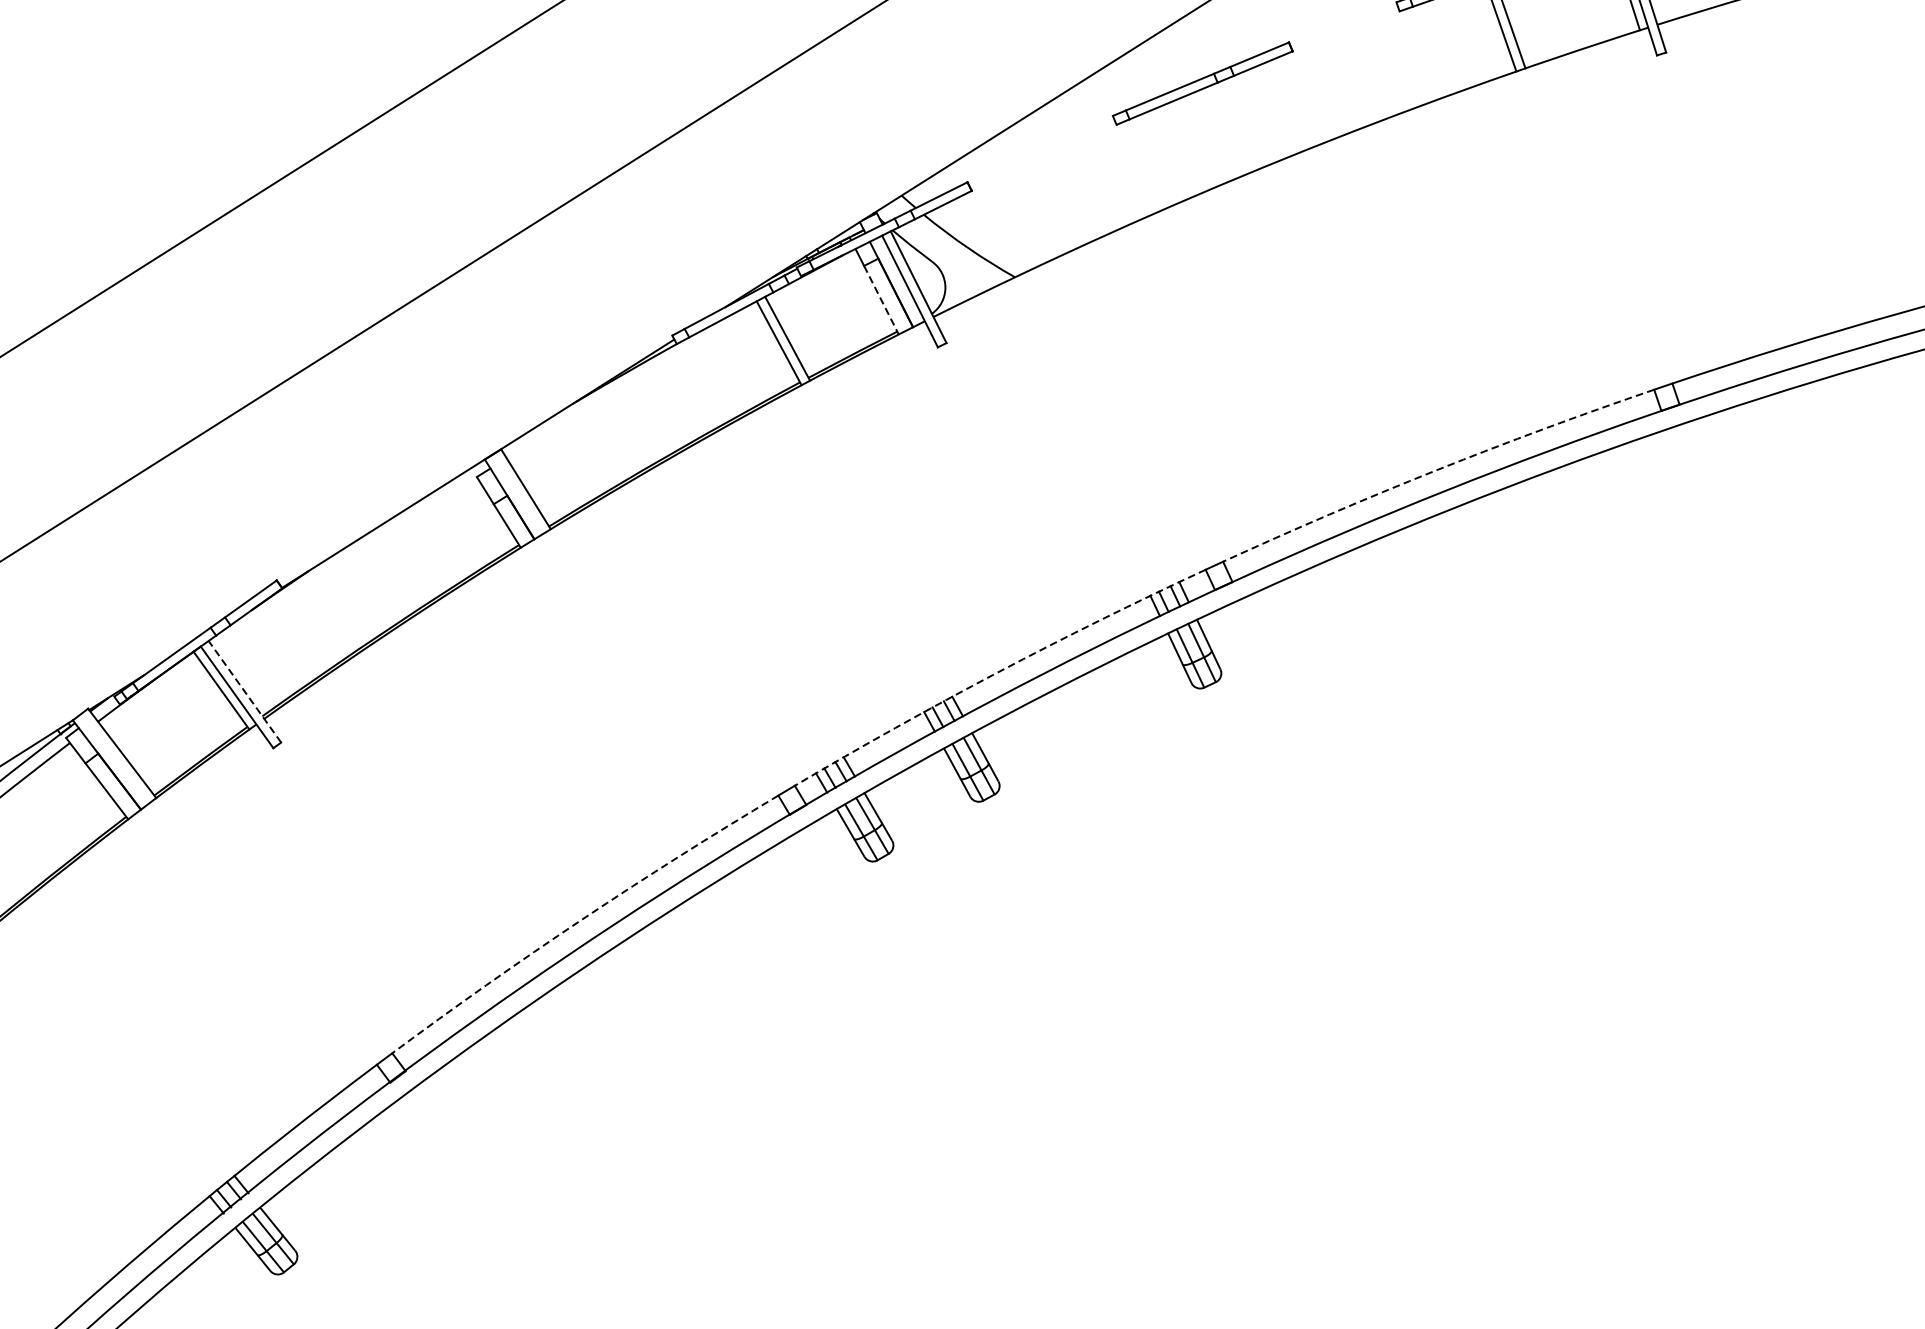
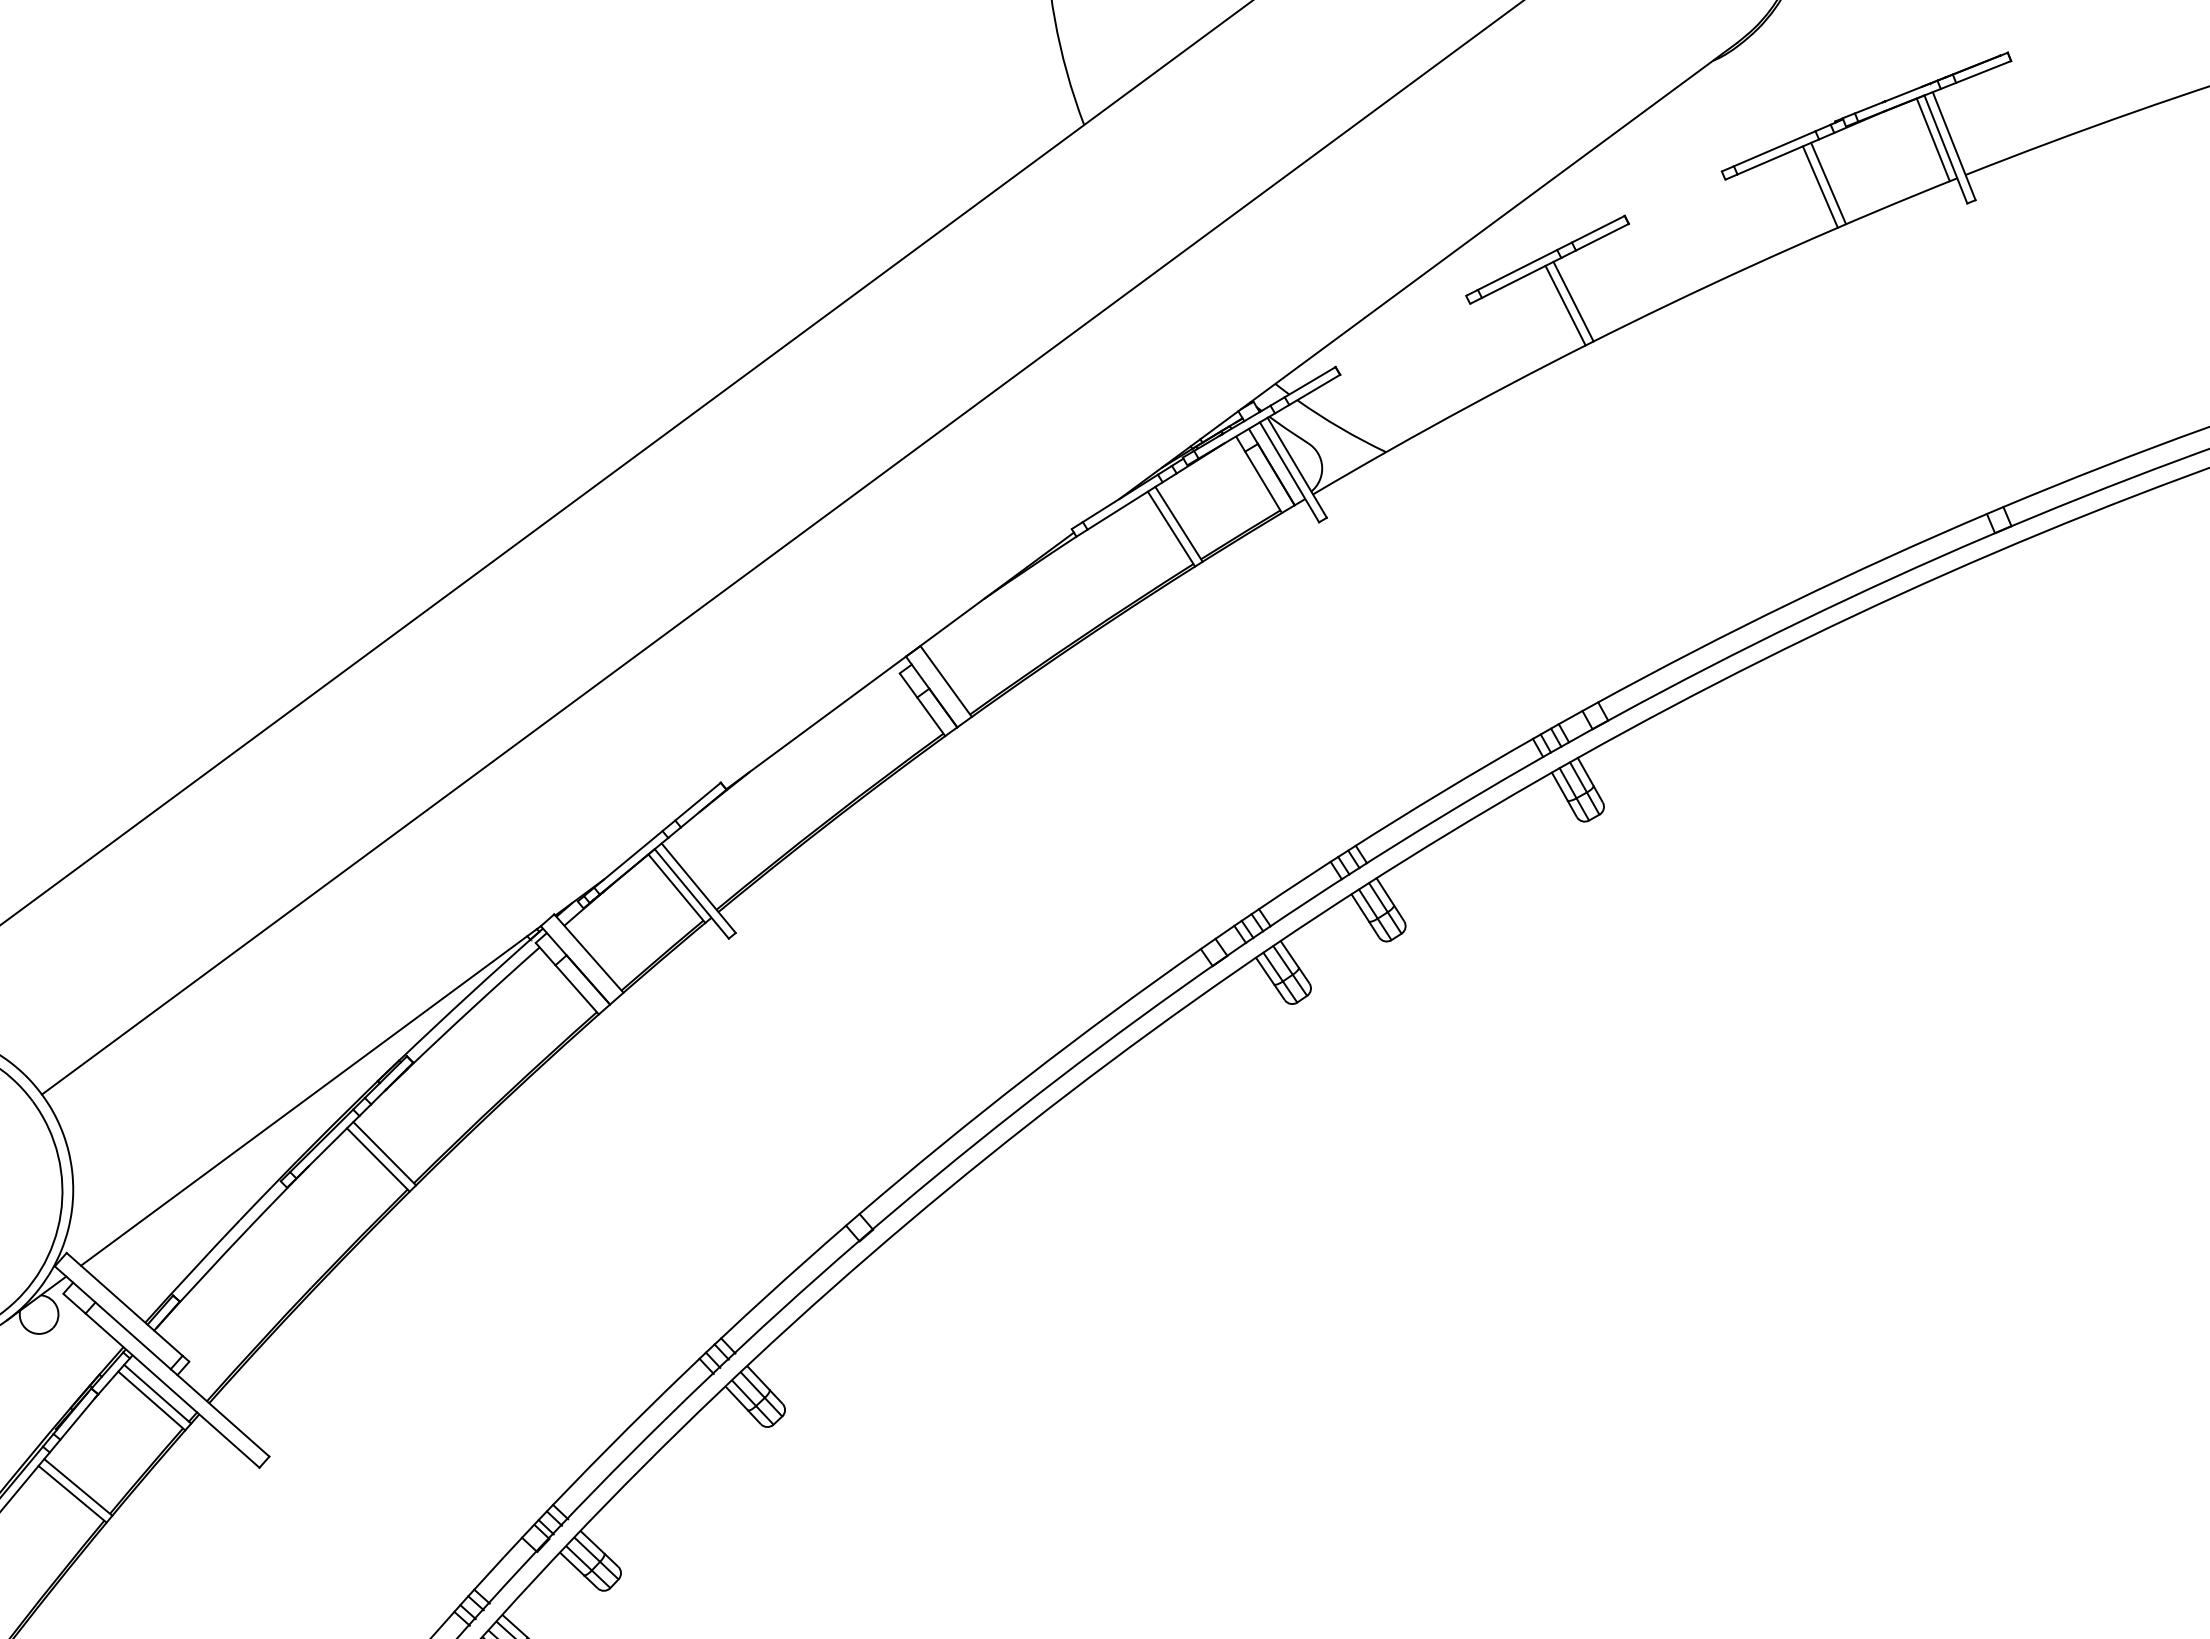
line: (1227, 130) -> (1573, 301), added
line: (1218, 133) -> (1565, 305), added
line: (881, 300) -> (1263, 482), dashed -> solid
arc: (1436, 470) -> (1790, 603), dashed -> solid
arc: (997, 672) -> (1396, 820), dashed -> solid
line: (244, 691) -> (698, 887), dashed -> solid
arc: (581, 919) -> (1026, 1077), dashed -> solid

